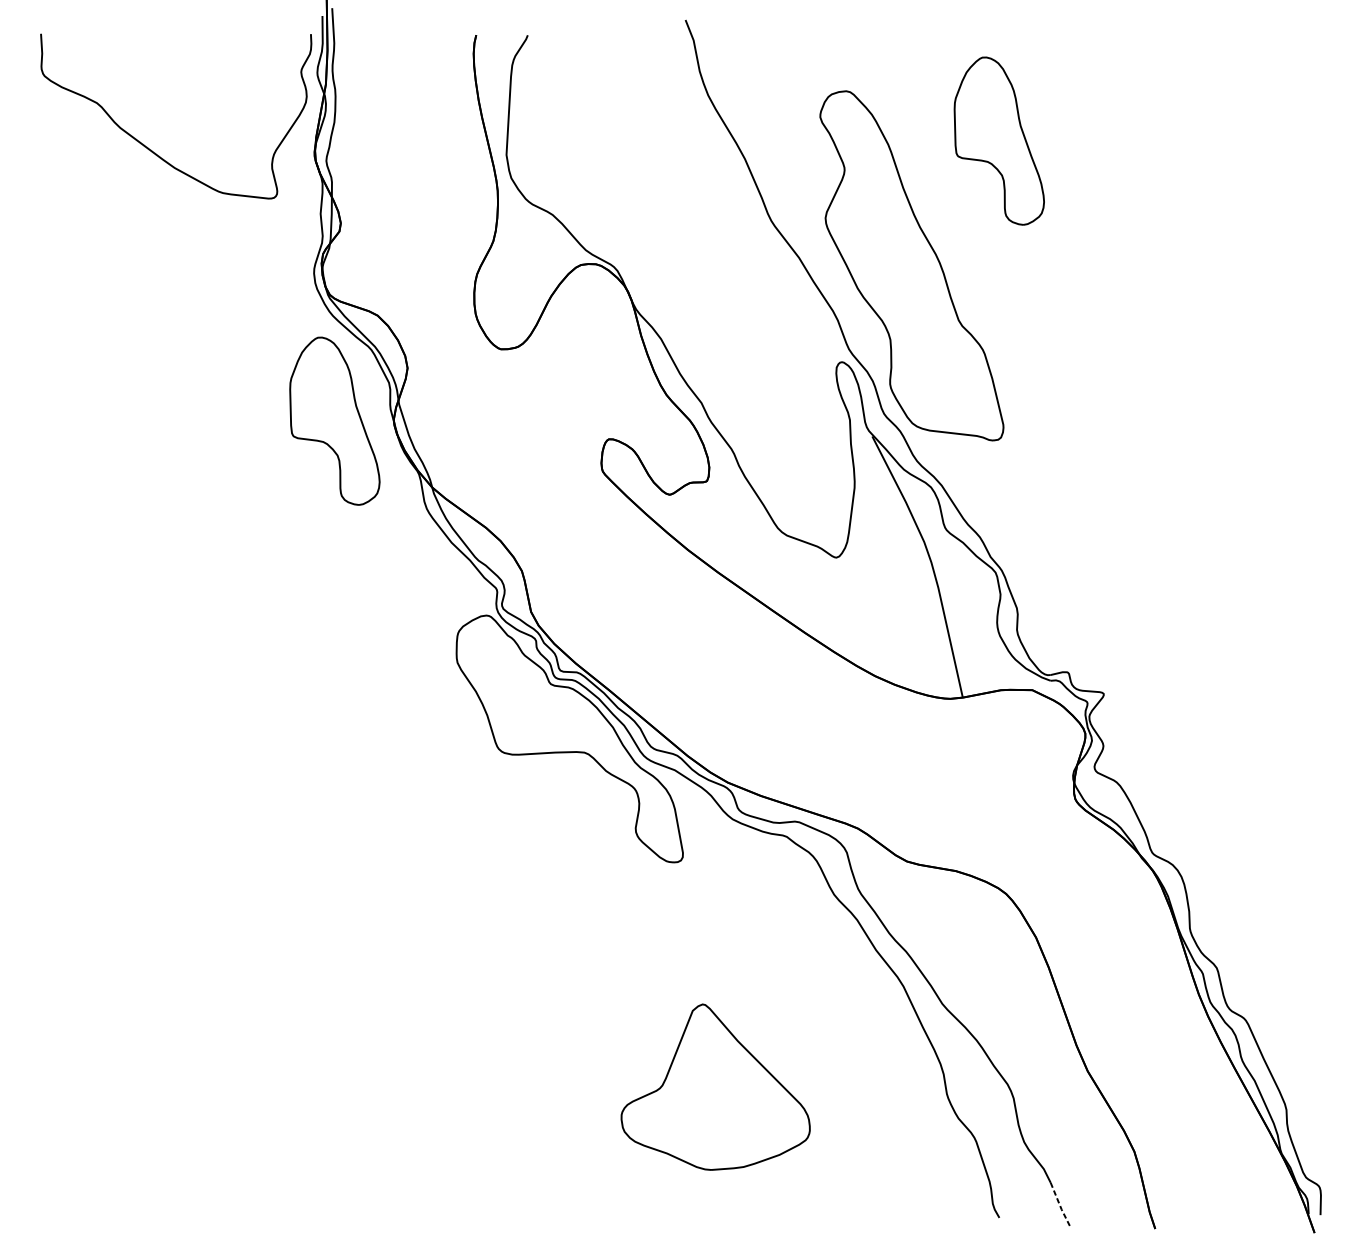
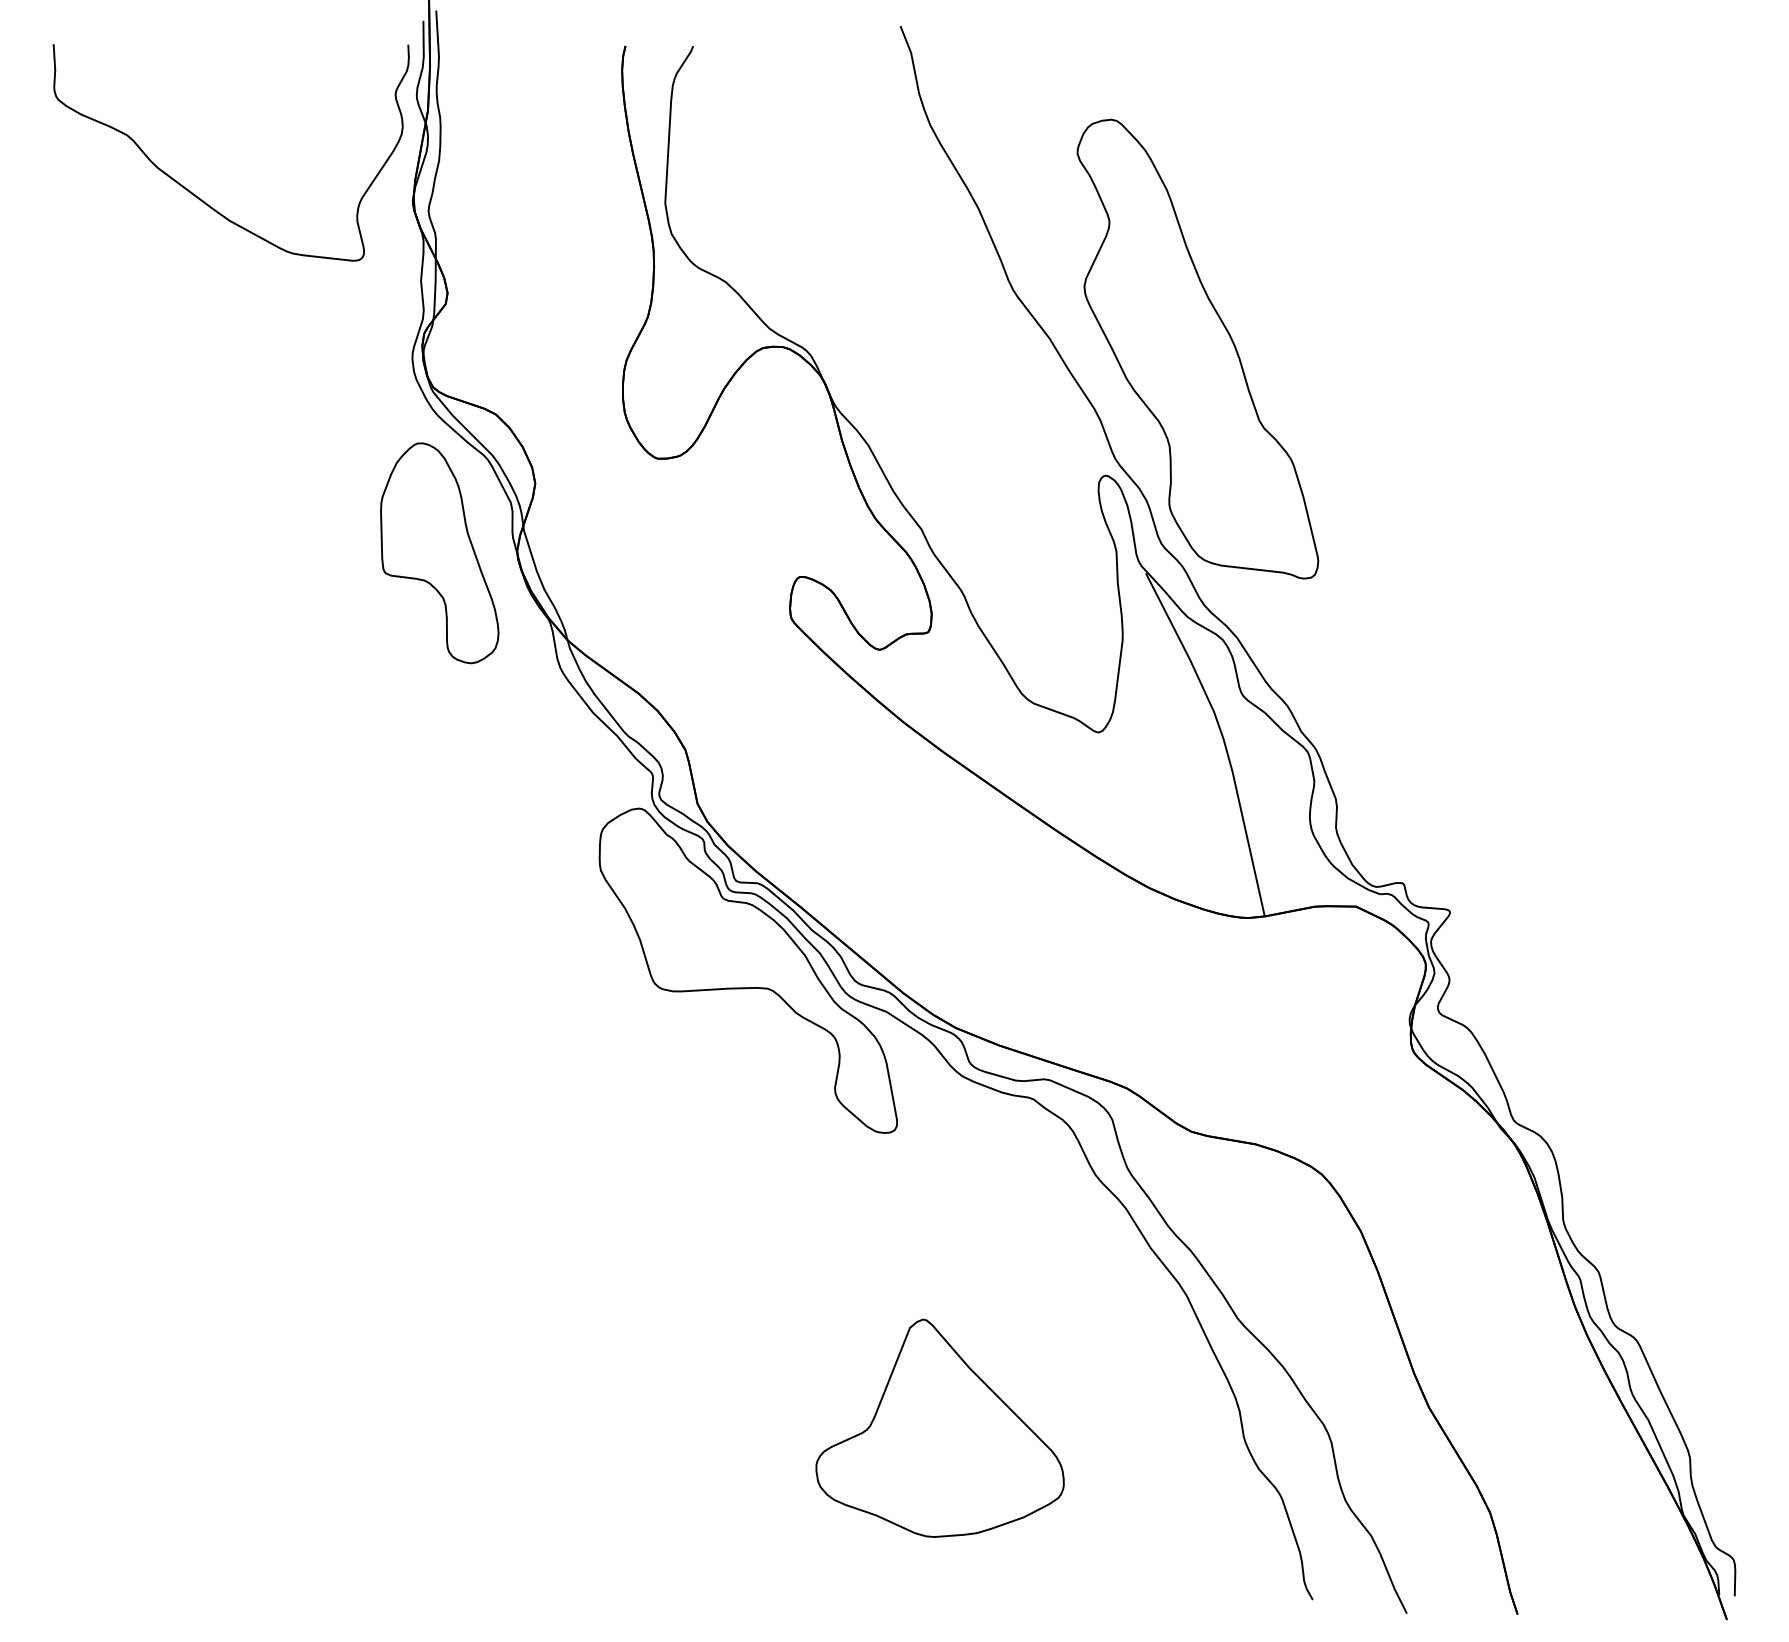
part: (999, 141) -> (1312, 185), removed
line: (1060, 1206) -> (1392, 1584), dashed -> solid

